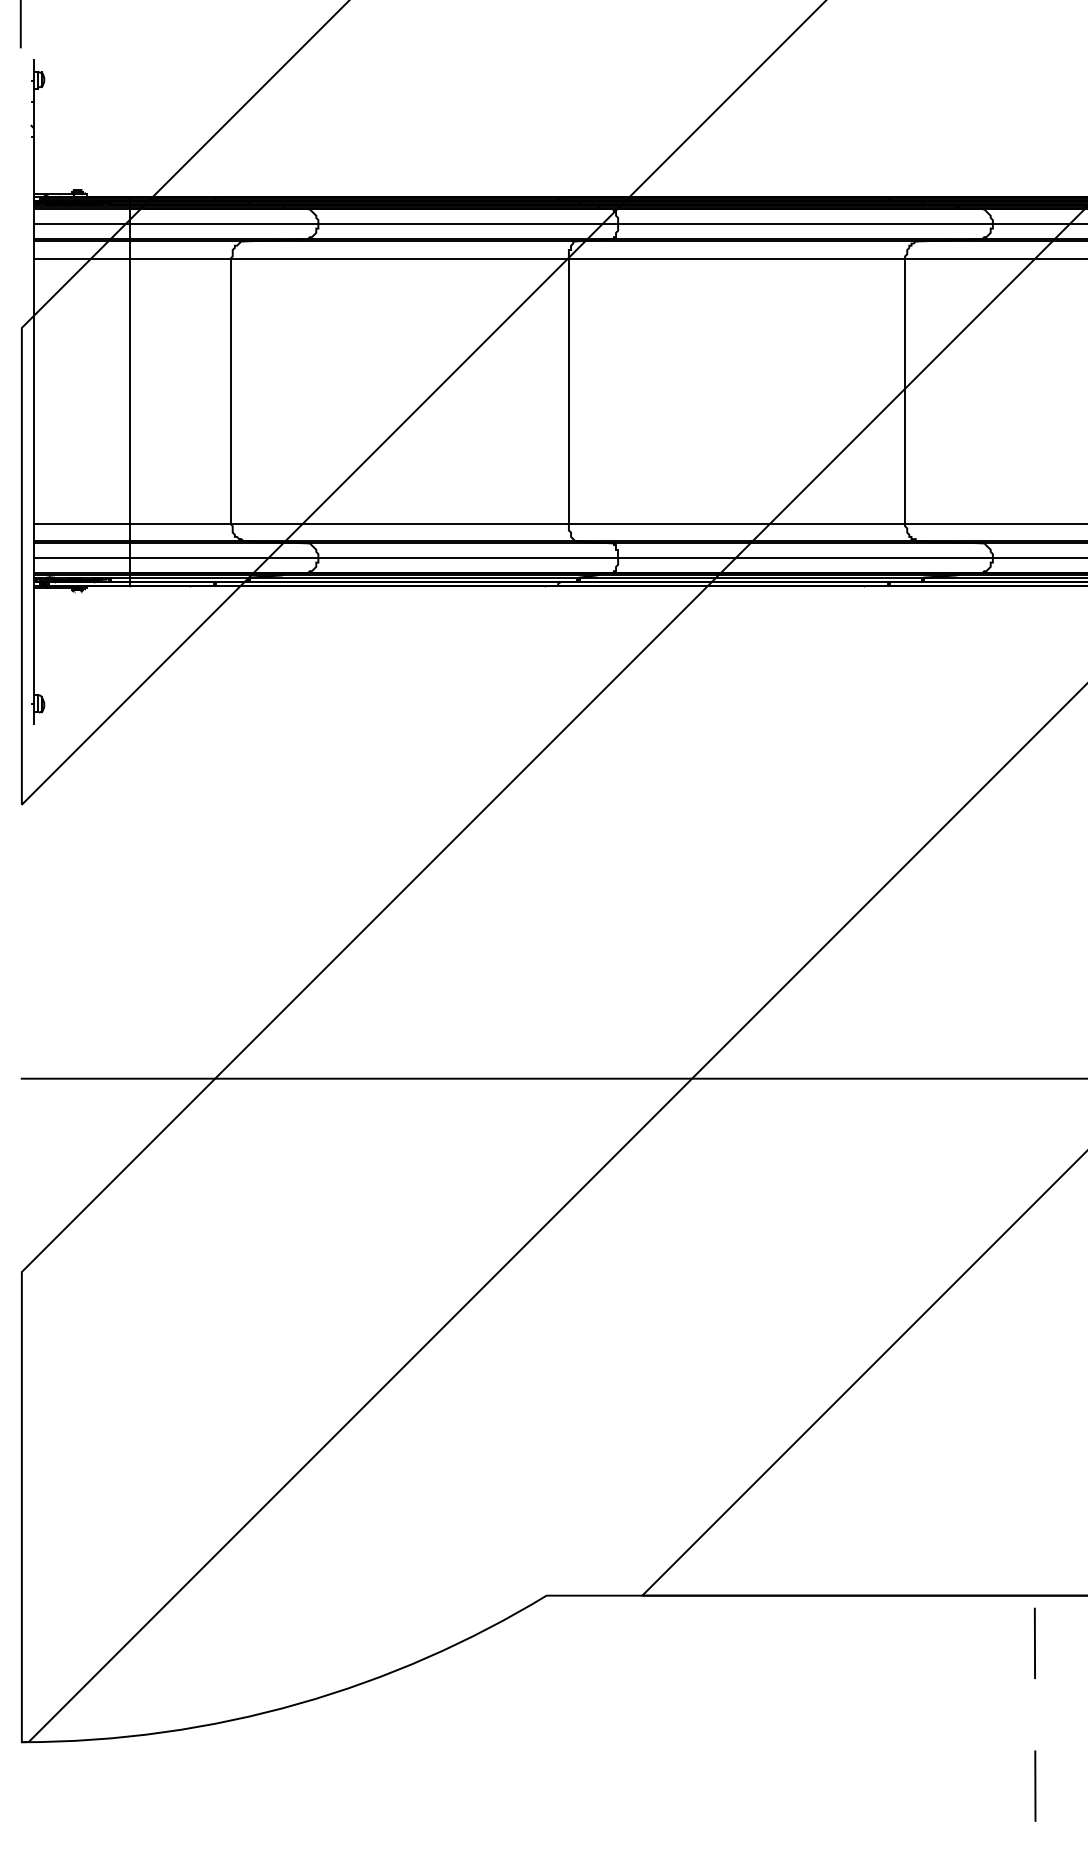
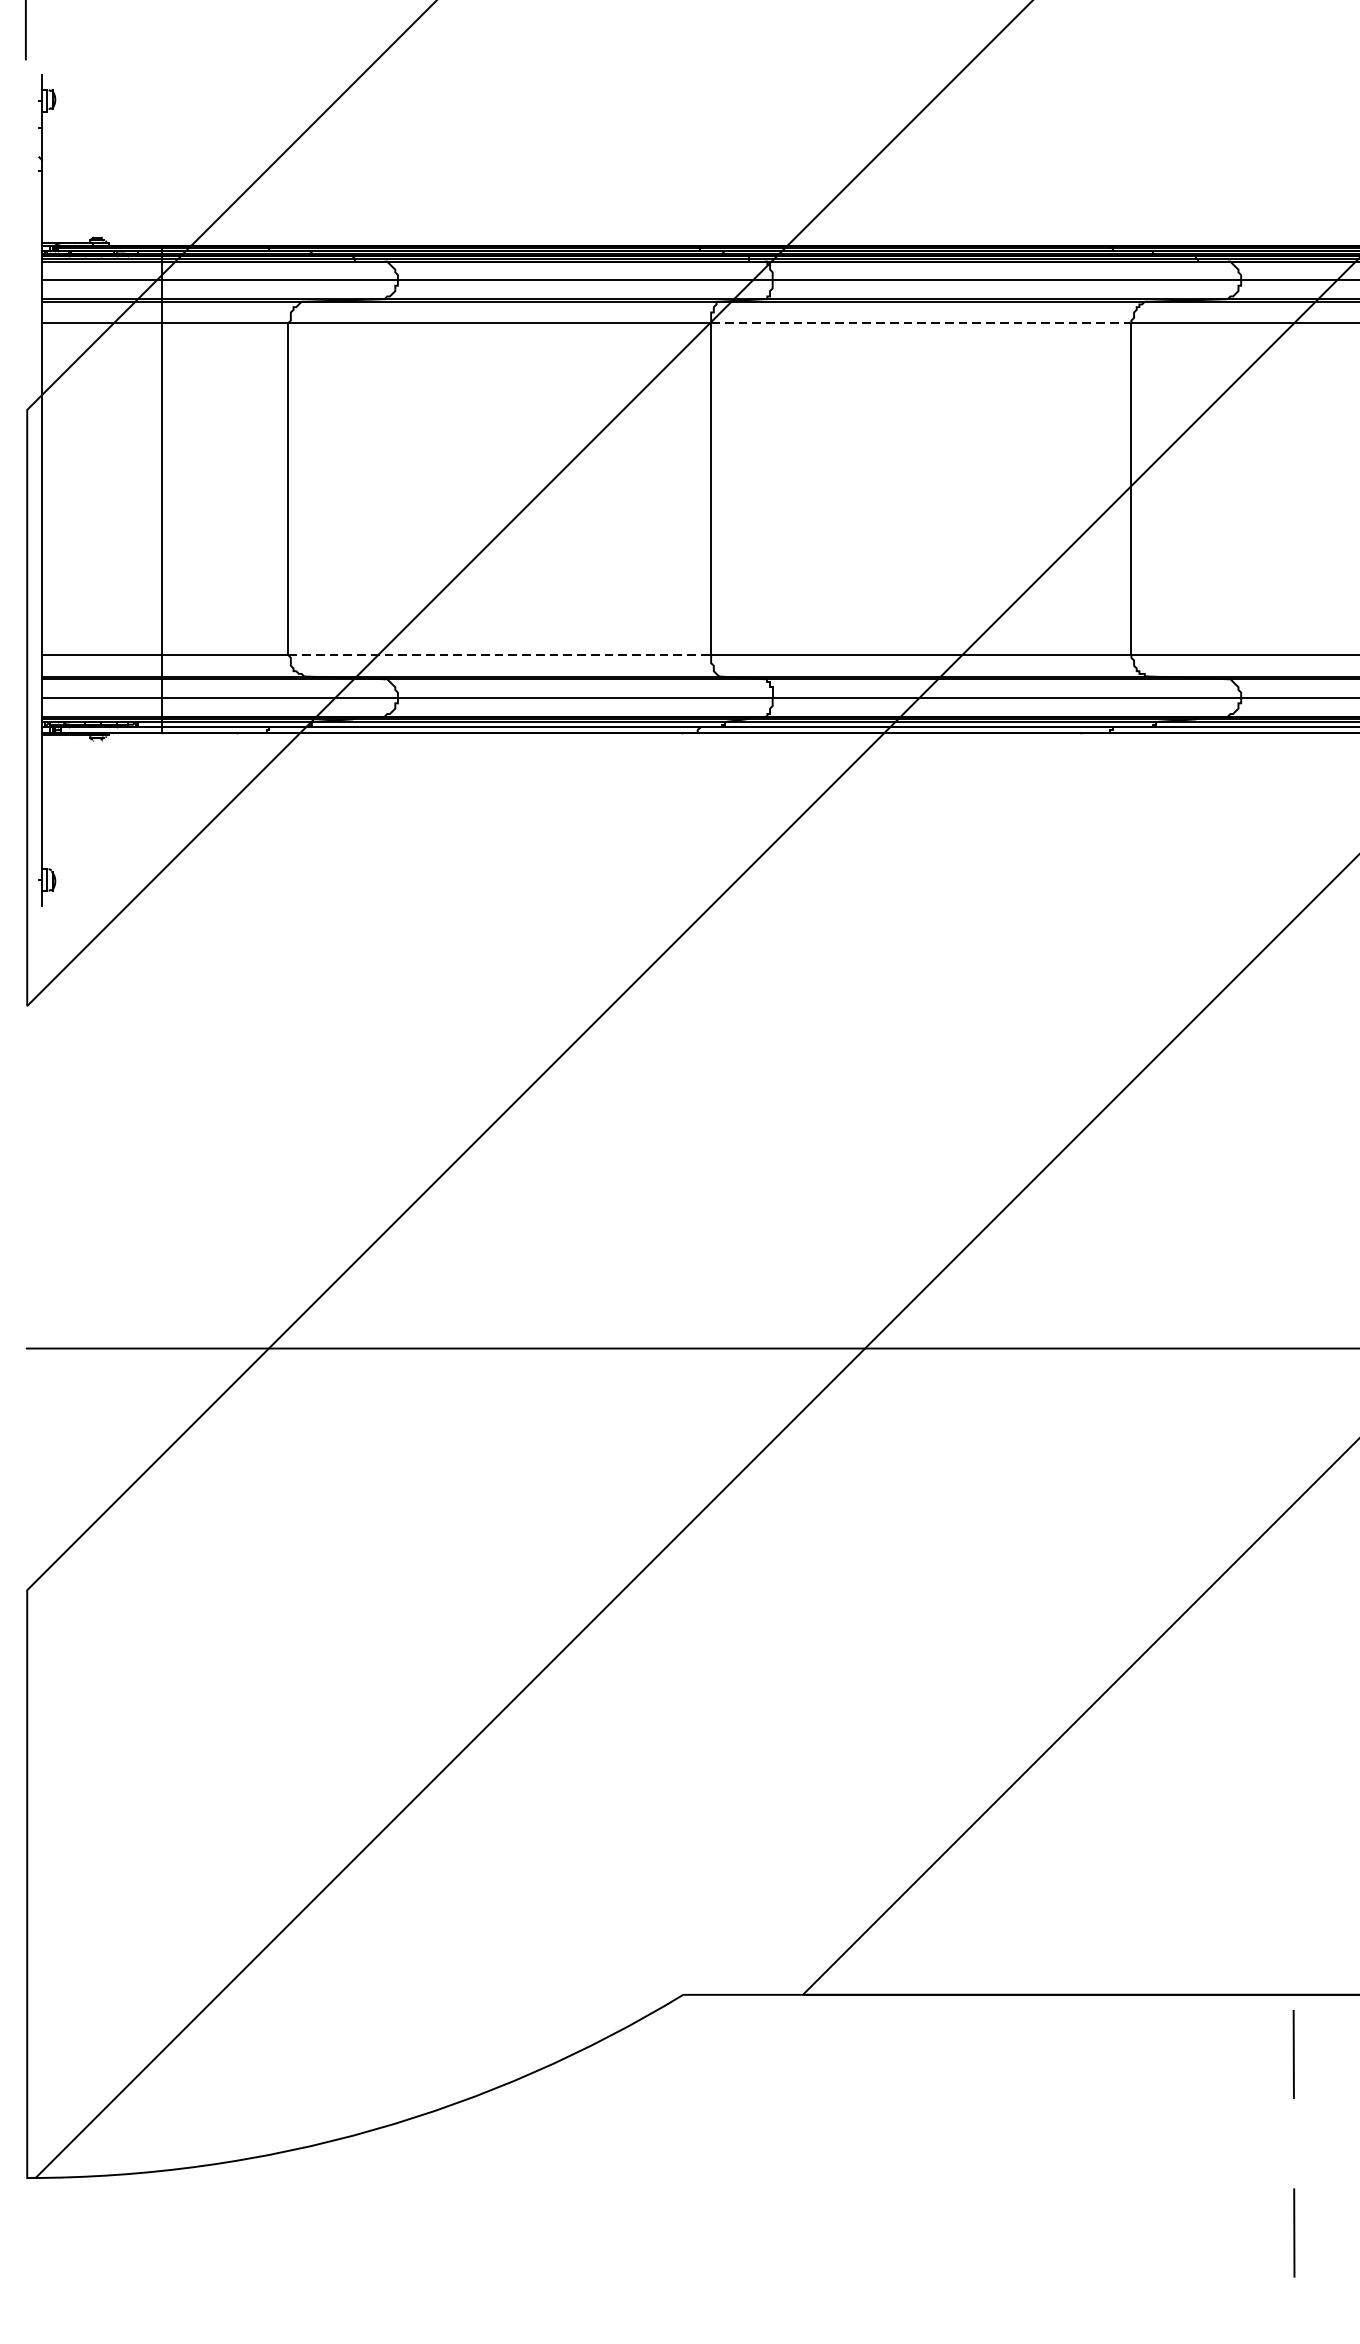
line: (737, 258) -> (921, 323), solid -> dashed
line: (400, 524) -> (500, 655), solid -> dashed

